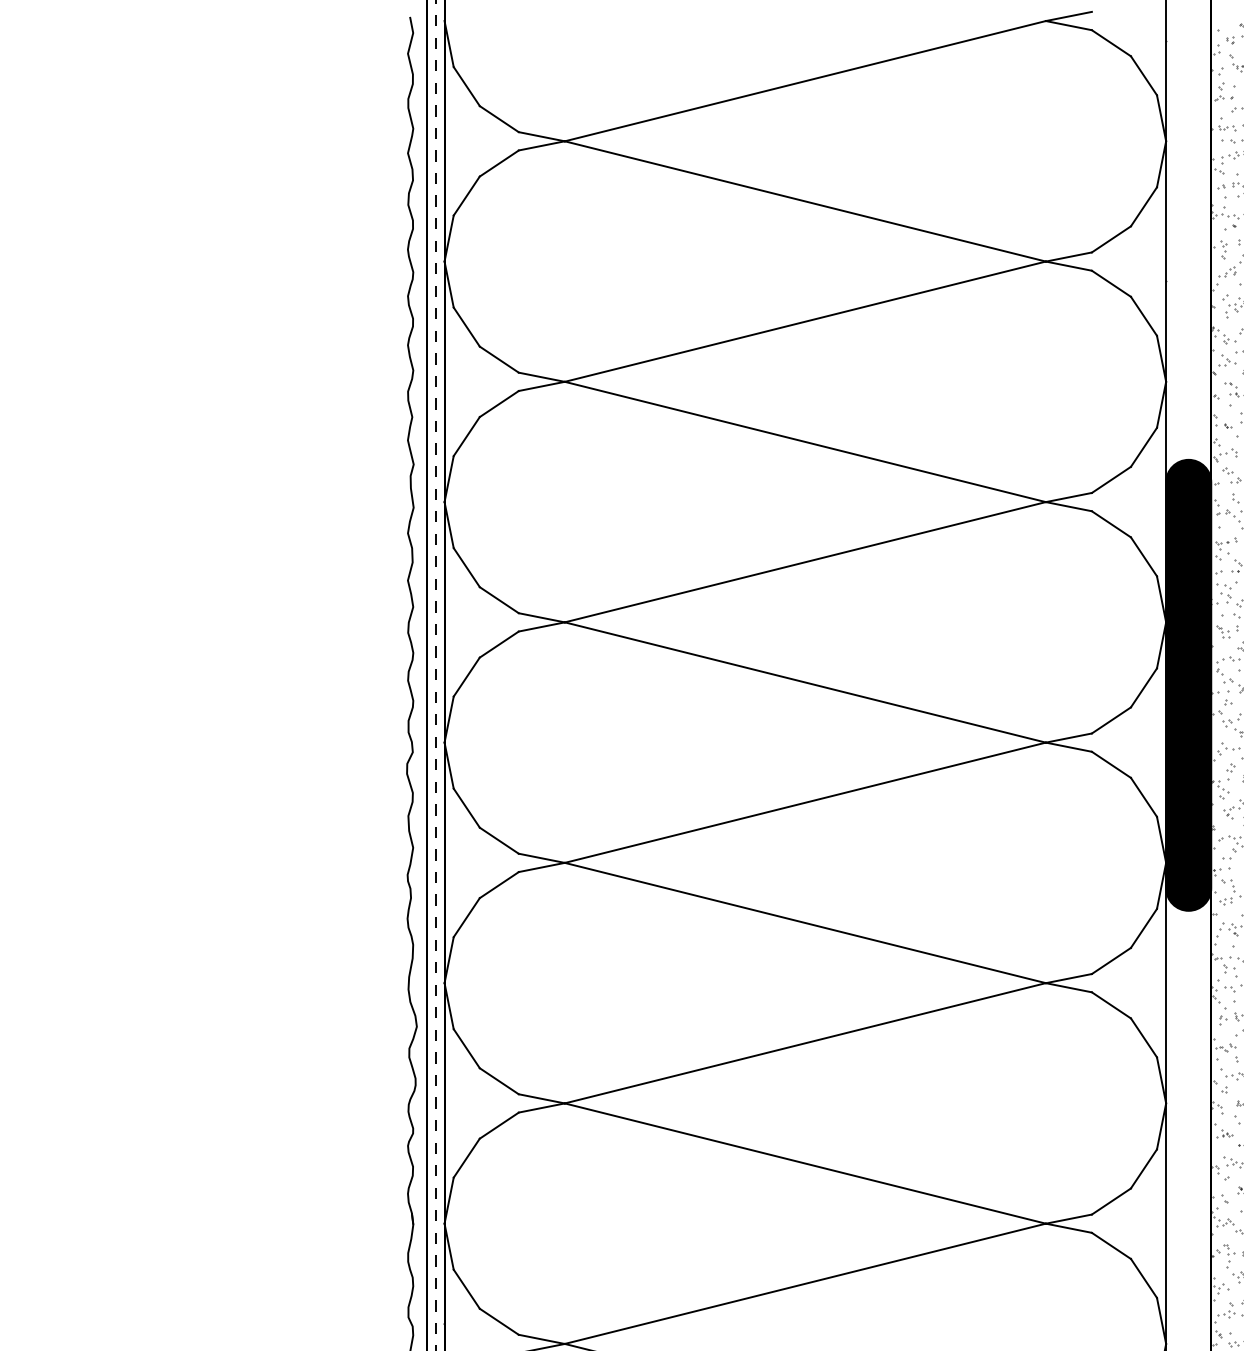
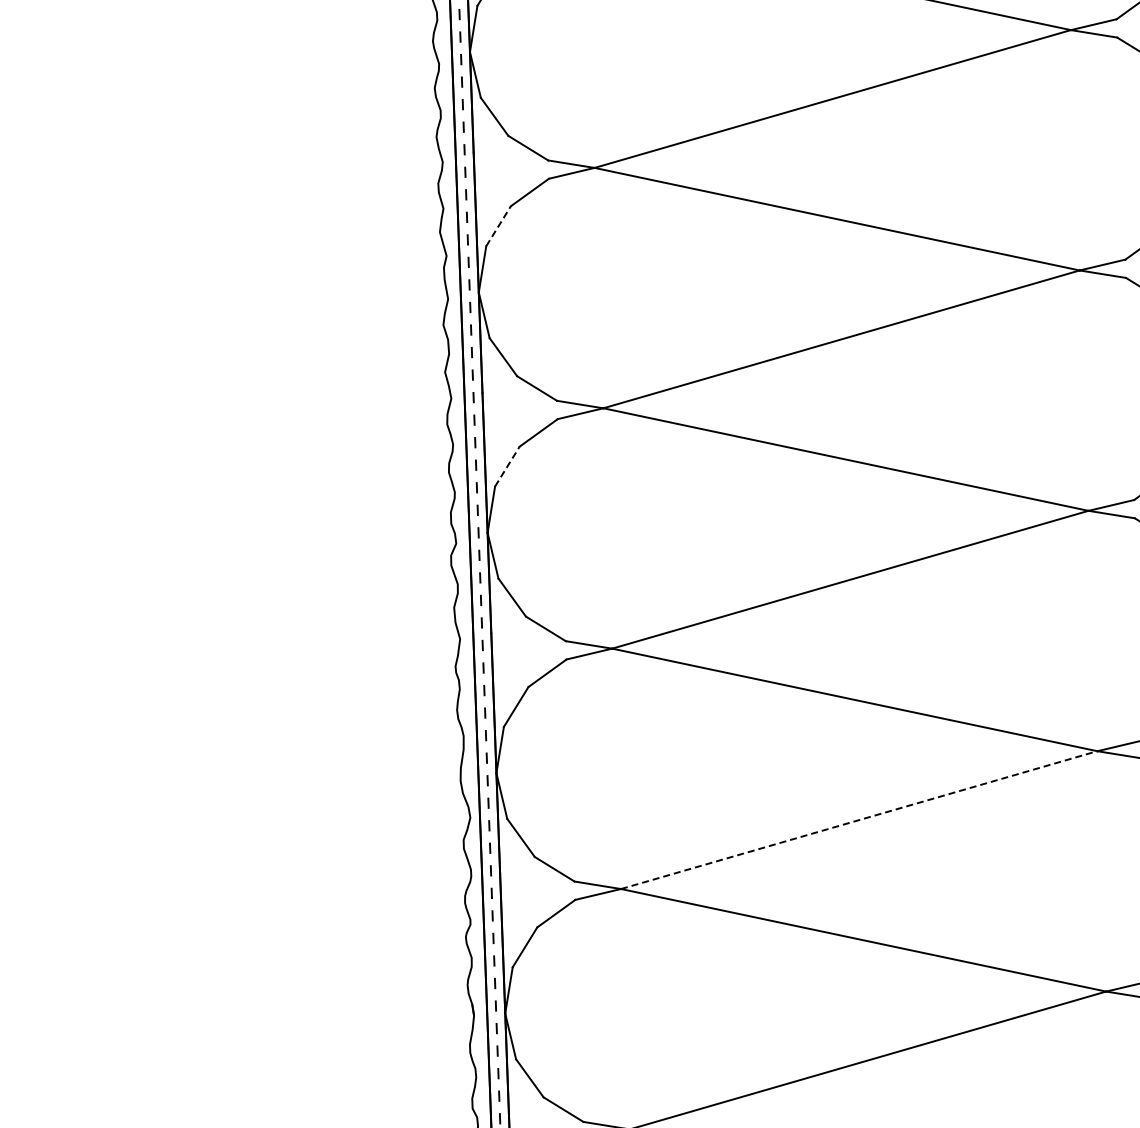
line: (467, 436) -> (499, 226), solid -> dashed
line: (467, 676) -> (508, 465), solid -> dashed
line: (805, 1043) -> (859, 820), solid -> dashed

